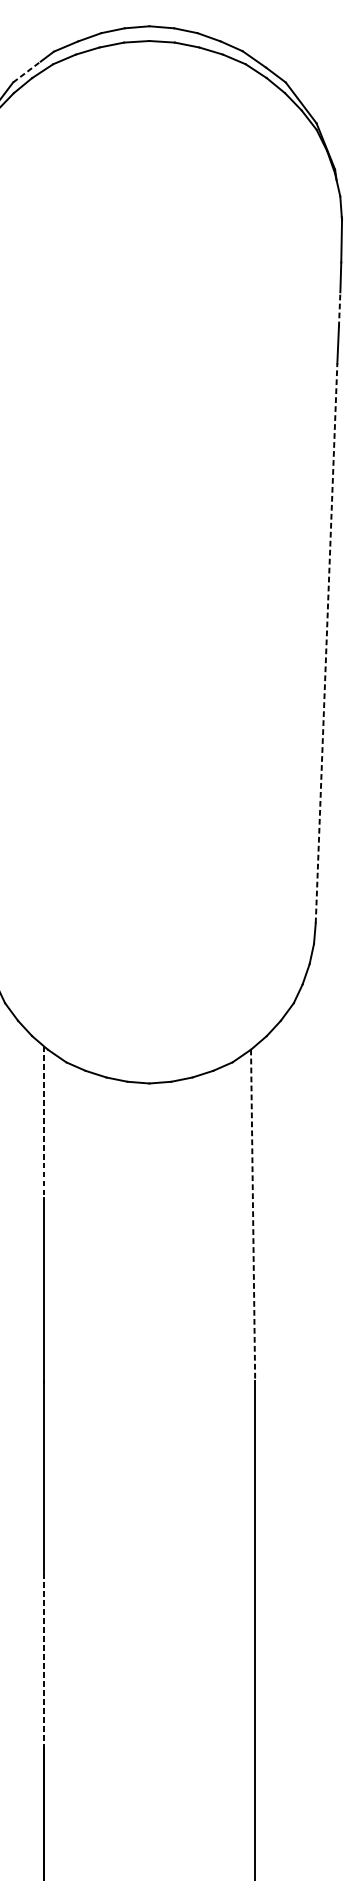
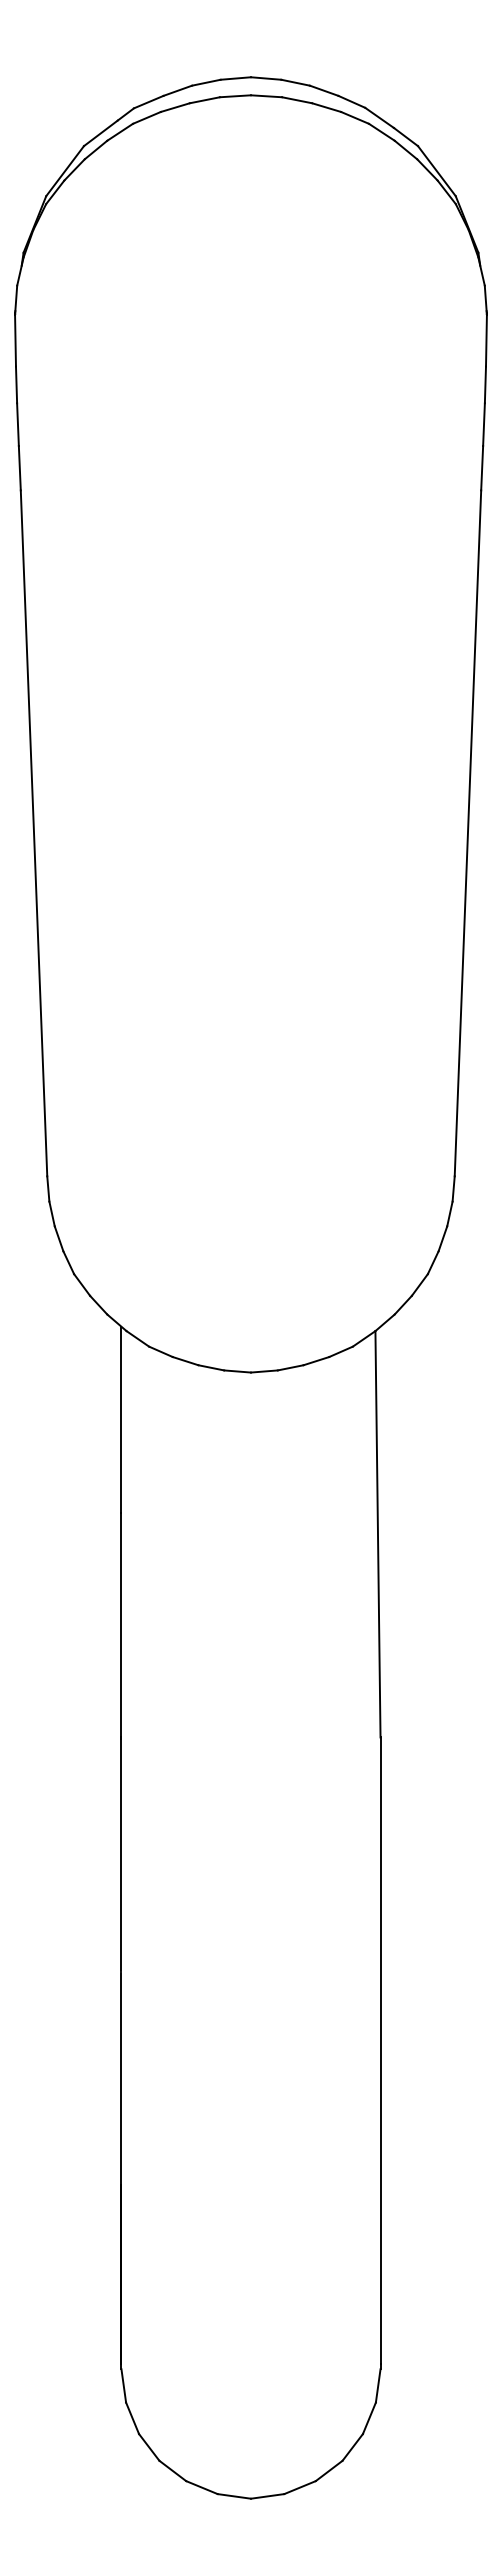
line: (27, 72) -> (101, 133), dashed -> solid
line: (340, 309) -> (484, 424), dashed -> solid
line: (326, 642) -> (467, 832), dashed -> solid
line: (43, 1122) -> (121, 1420), dashed -> solid
line: (252, 1215) -> (377, 1534), dashed -> solid
line: (43, 1660) -> (121, 2079), dashed -> solid

